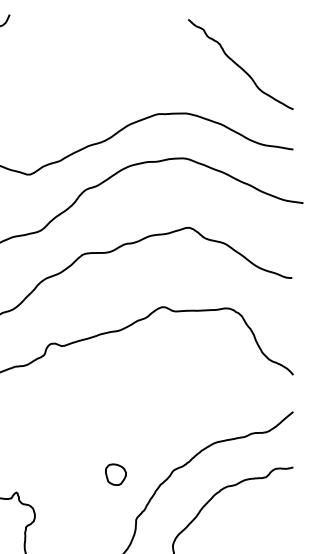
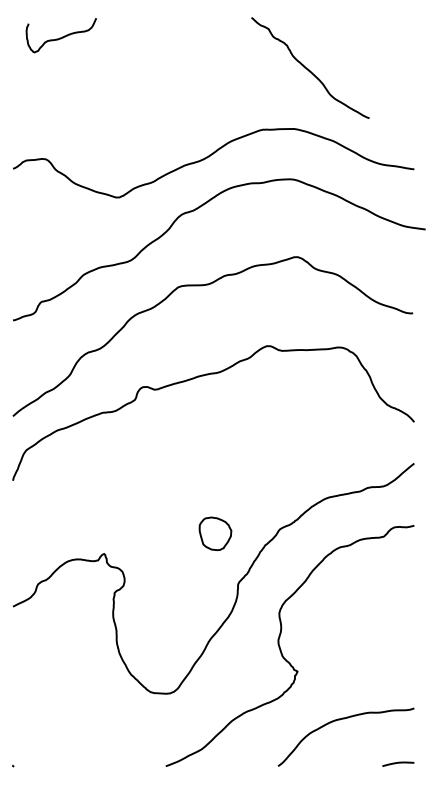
curve: (239, 64) -> (308, 68), moved
part: (115, 474) -> (215, 533), size x1.4

